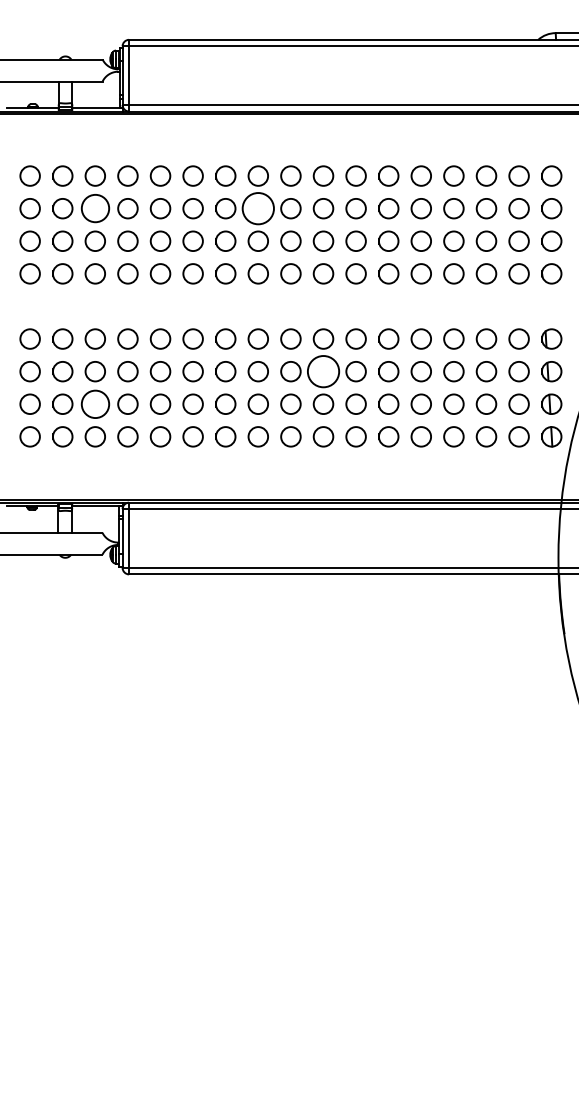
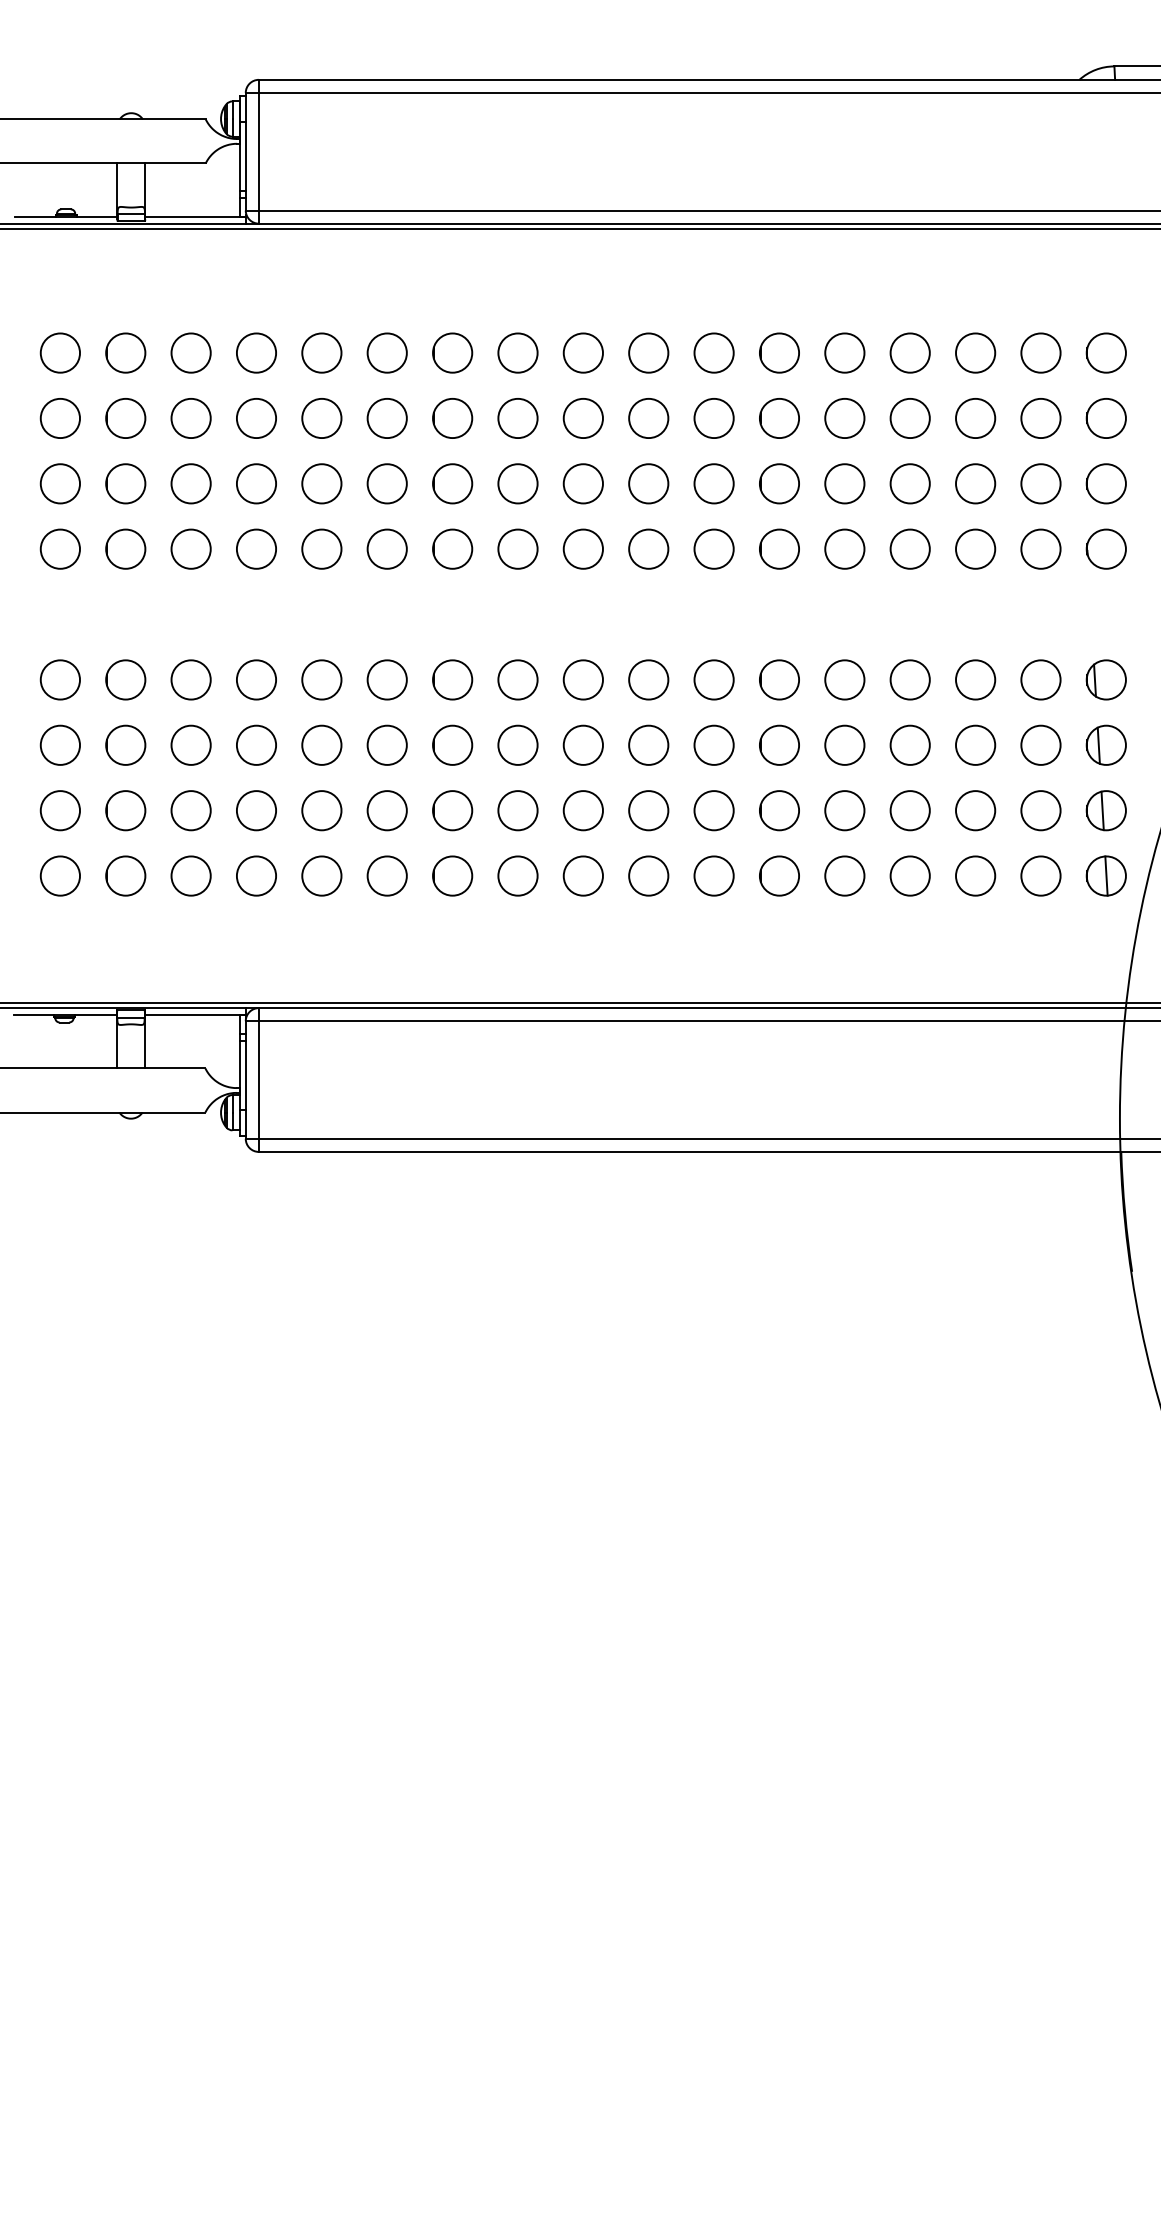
circle: (94, 208) -> (189, 418), size x0.71
circle: (258, 208) -> (518, 418), size x0.62
circle: (323, 371) -> (648, 745), size x0.62
circle: (94, 403) -> (189, 809), size x0.71

